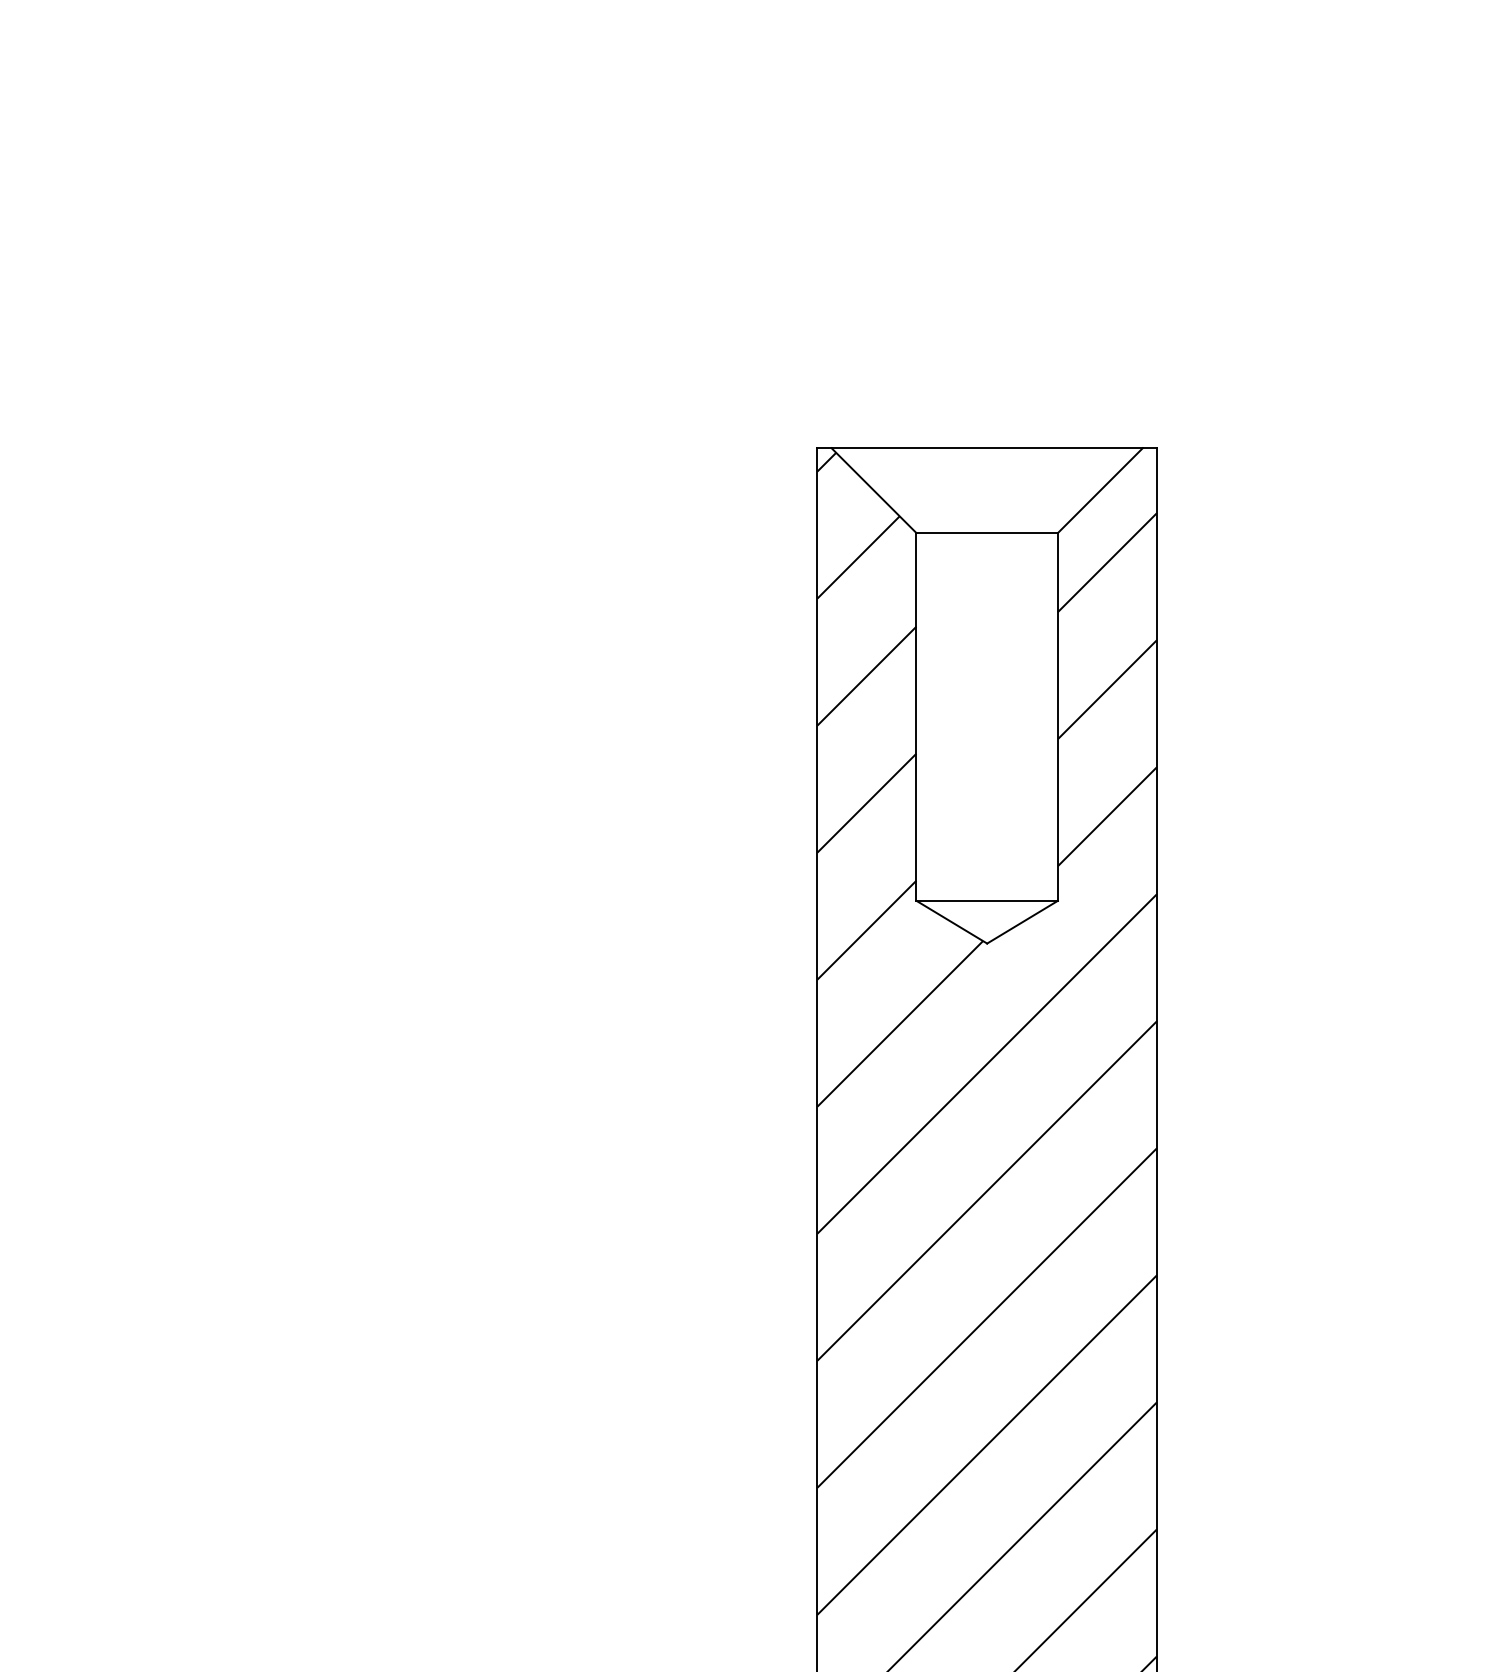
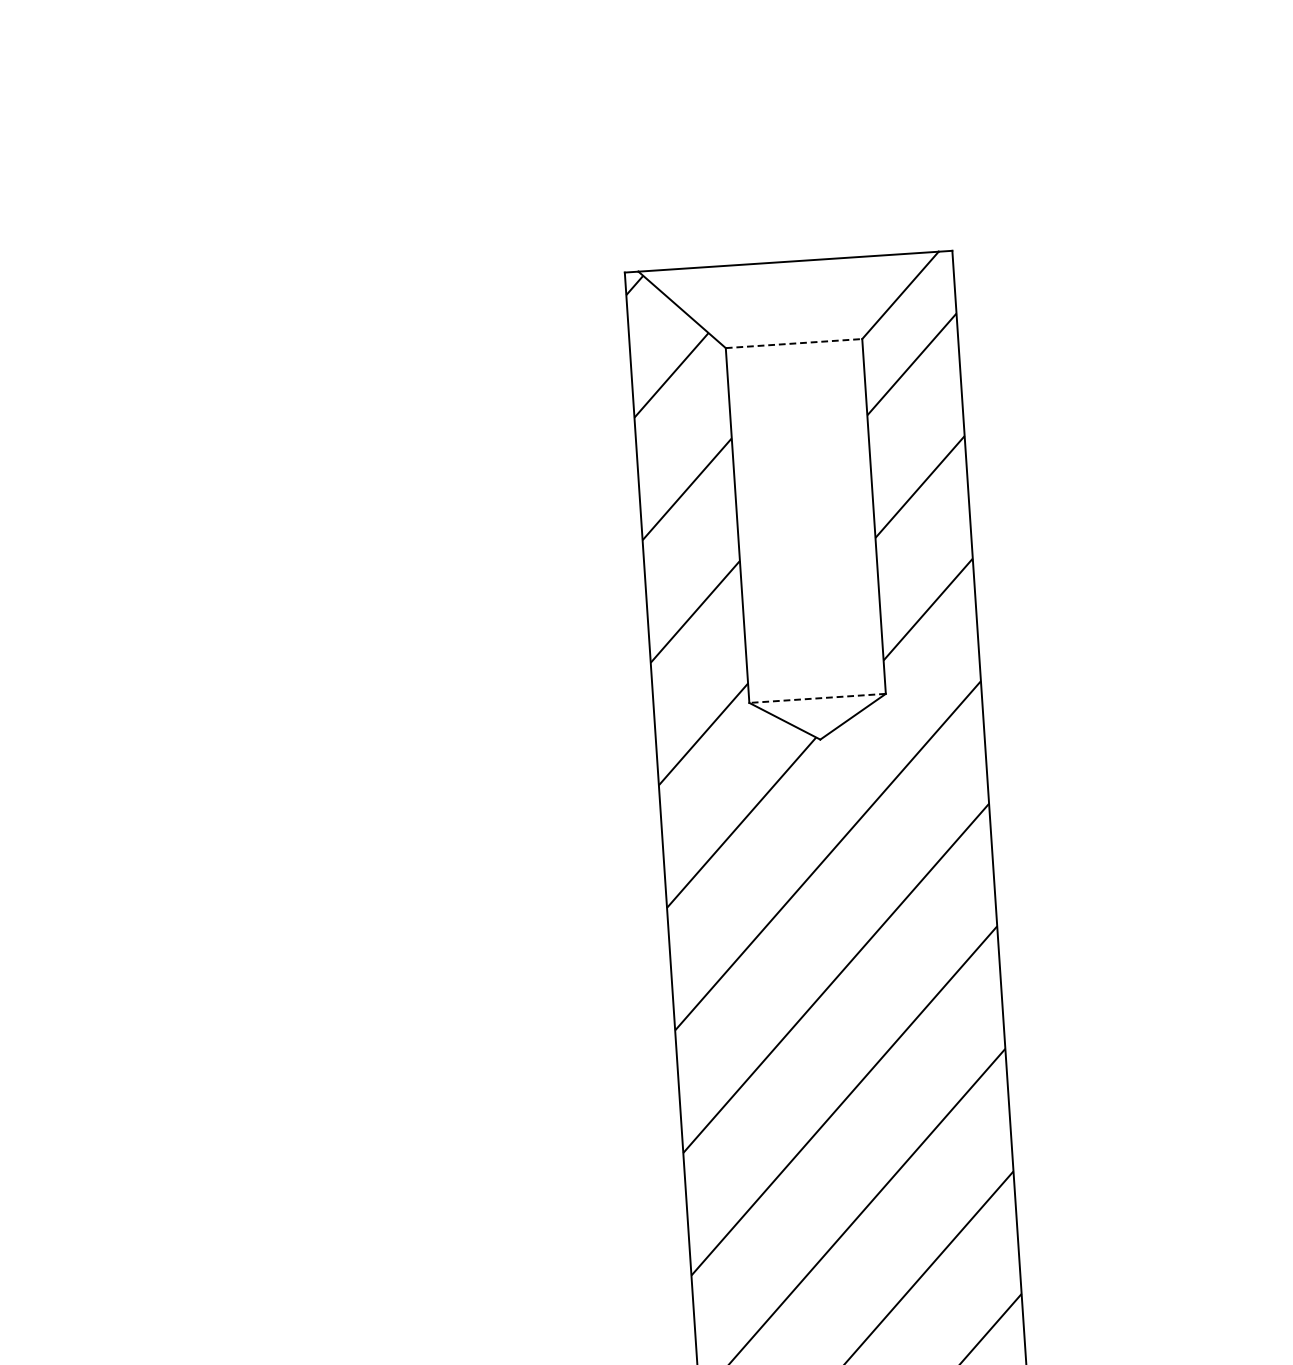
line: (987, 533) -> (794, 343), solid -> dashed
line: (987, 900) -> (817, 698), solid -> dashed

